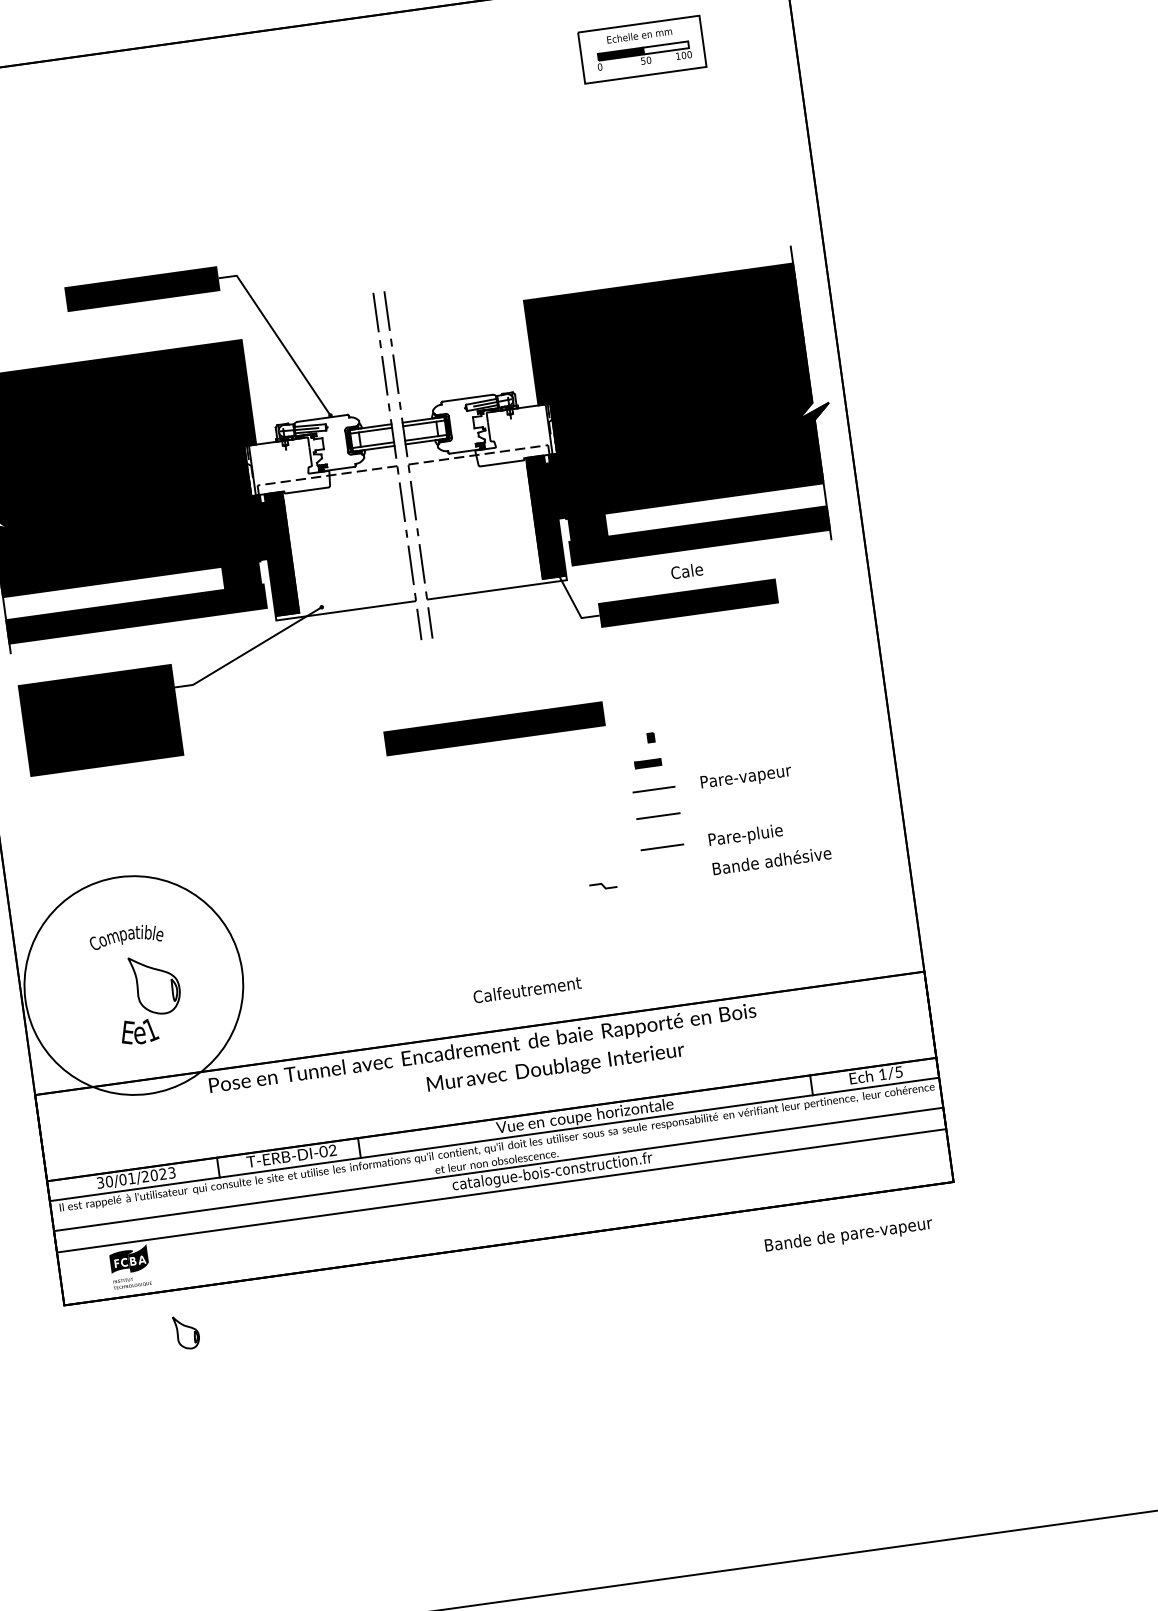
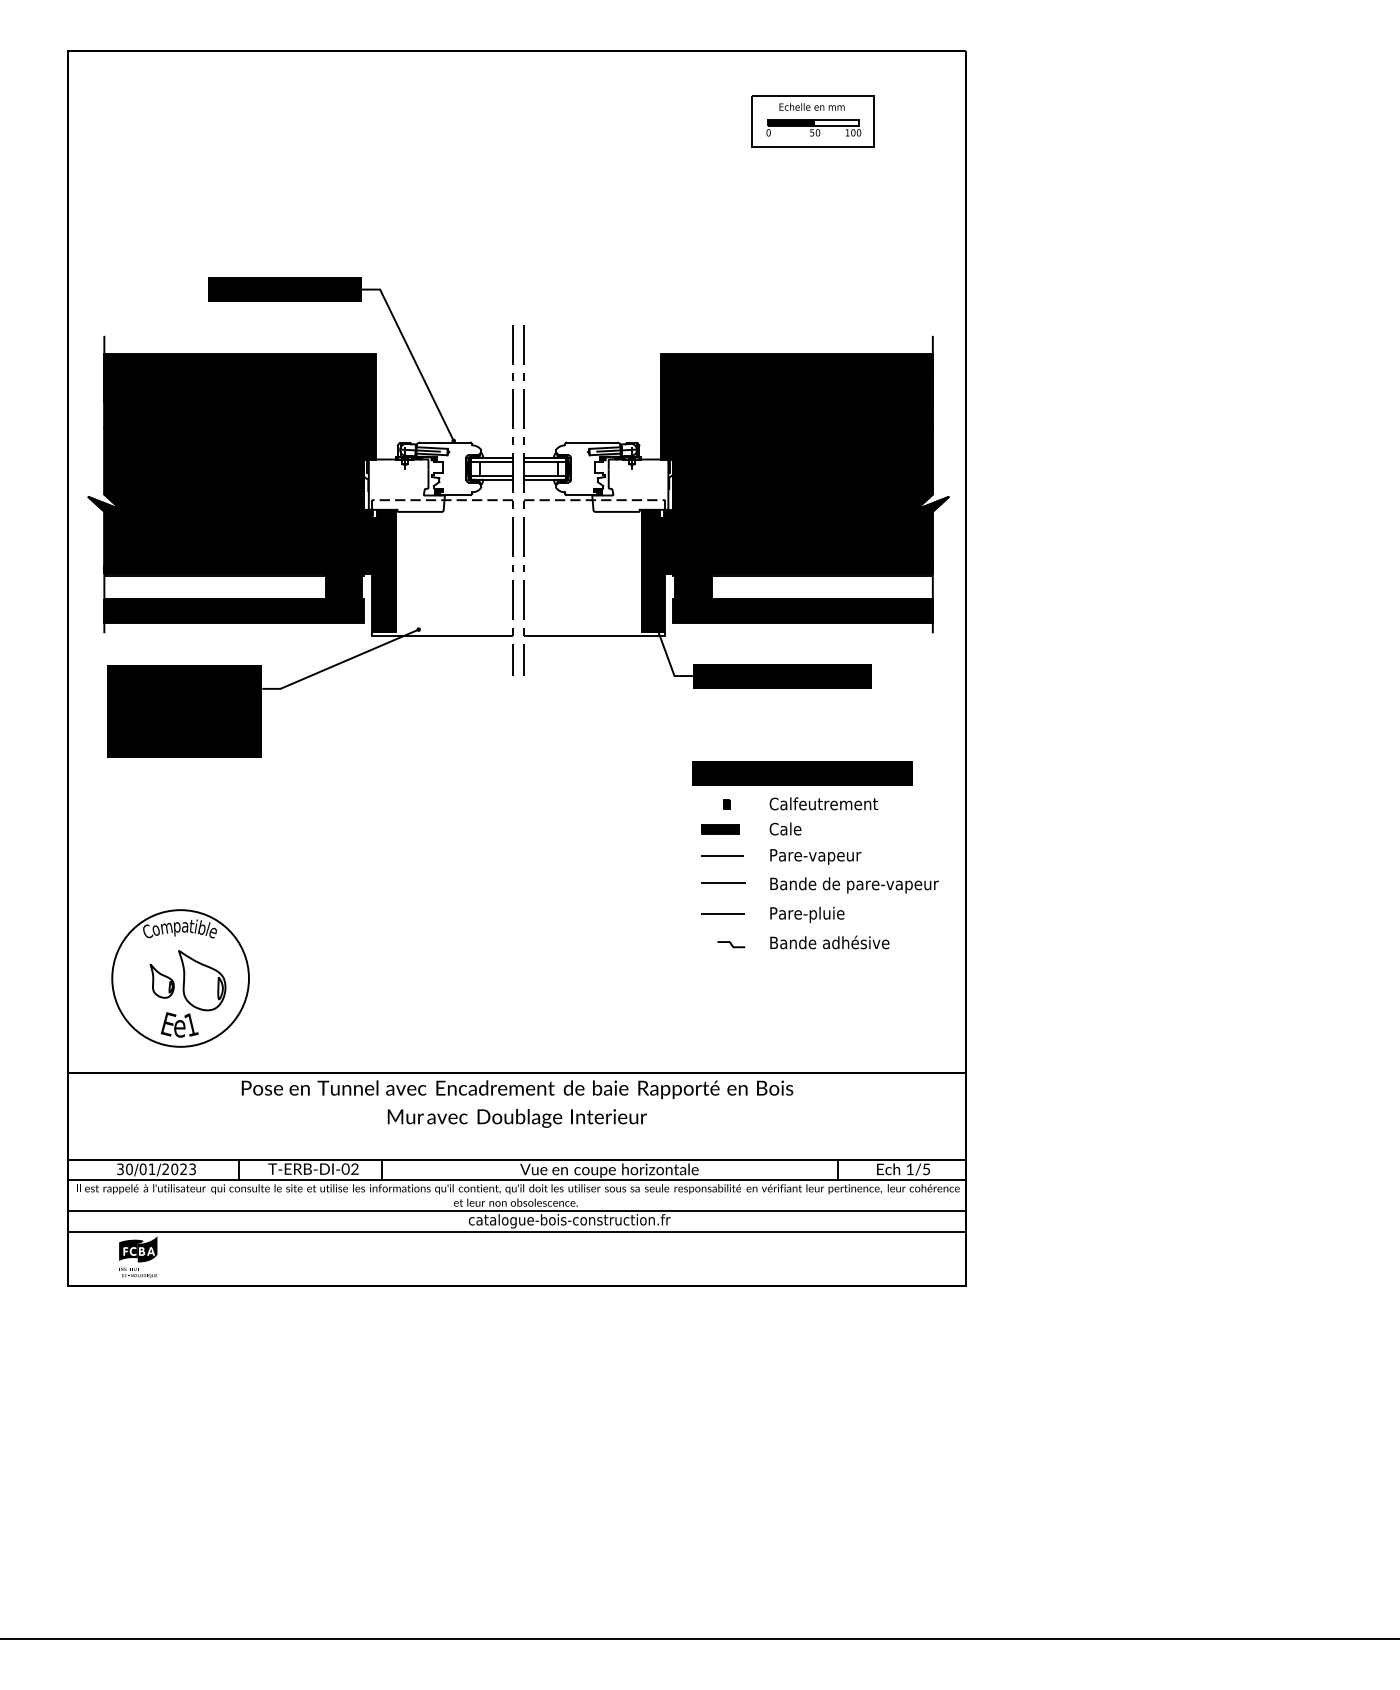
text: (686, 570) -> (785, 828), moved
text: (494, 728) -> (802, 773), moved
part: (648, 763) -> (720, 829), size x1.43
line: (603, 886) -> (731, 944), moved
circle: (133, 985) -> (180, 978), size x0.62
text: (527, 989) -> (823, 803), moved
text: (555, 1068) -> (516, 1118), moved
text: (848, 1235) -> (854, 885), moved
part: (185, 1332) -> (161, 981), moved

